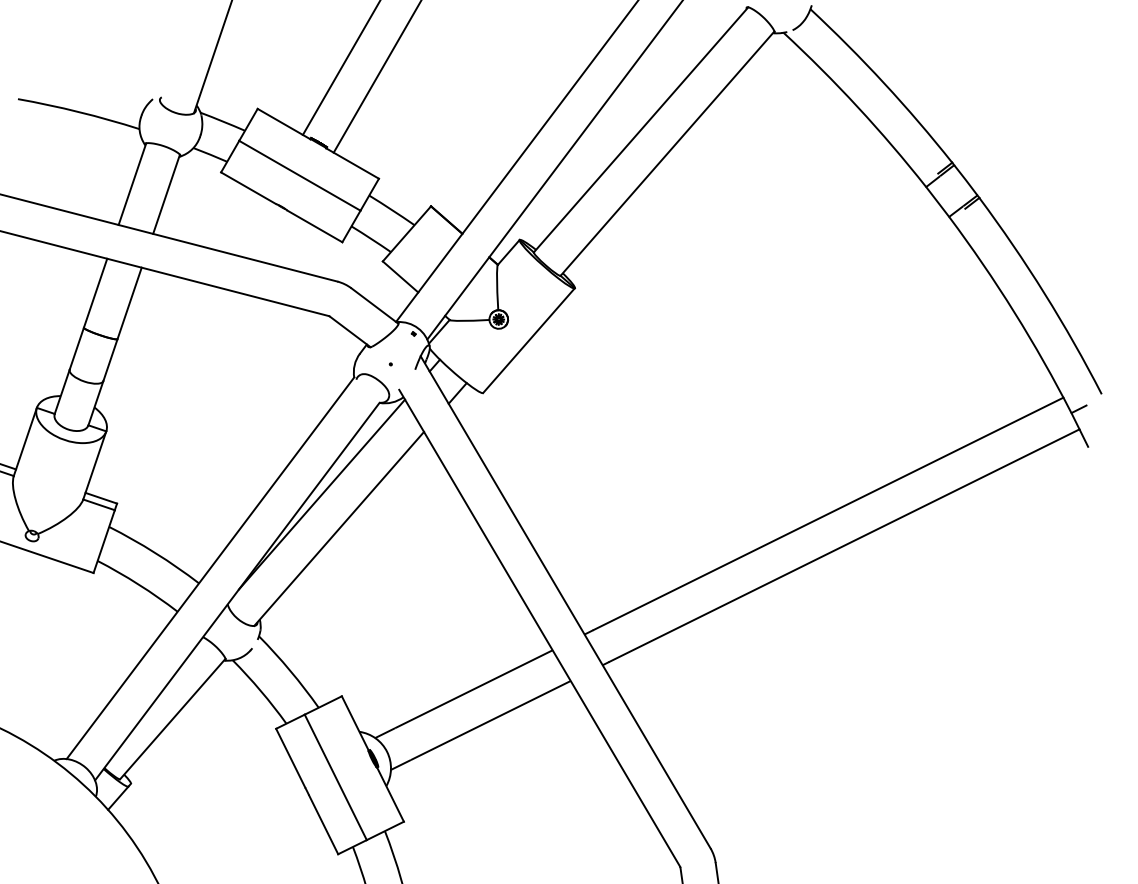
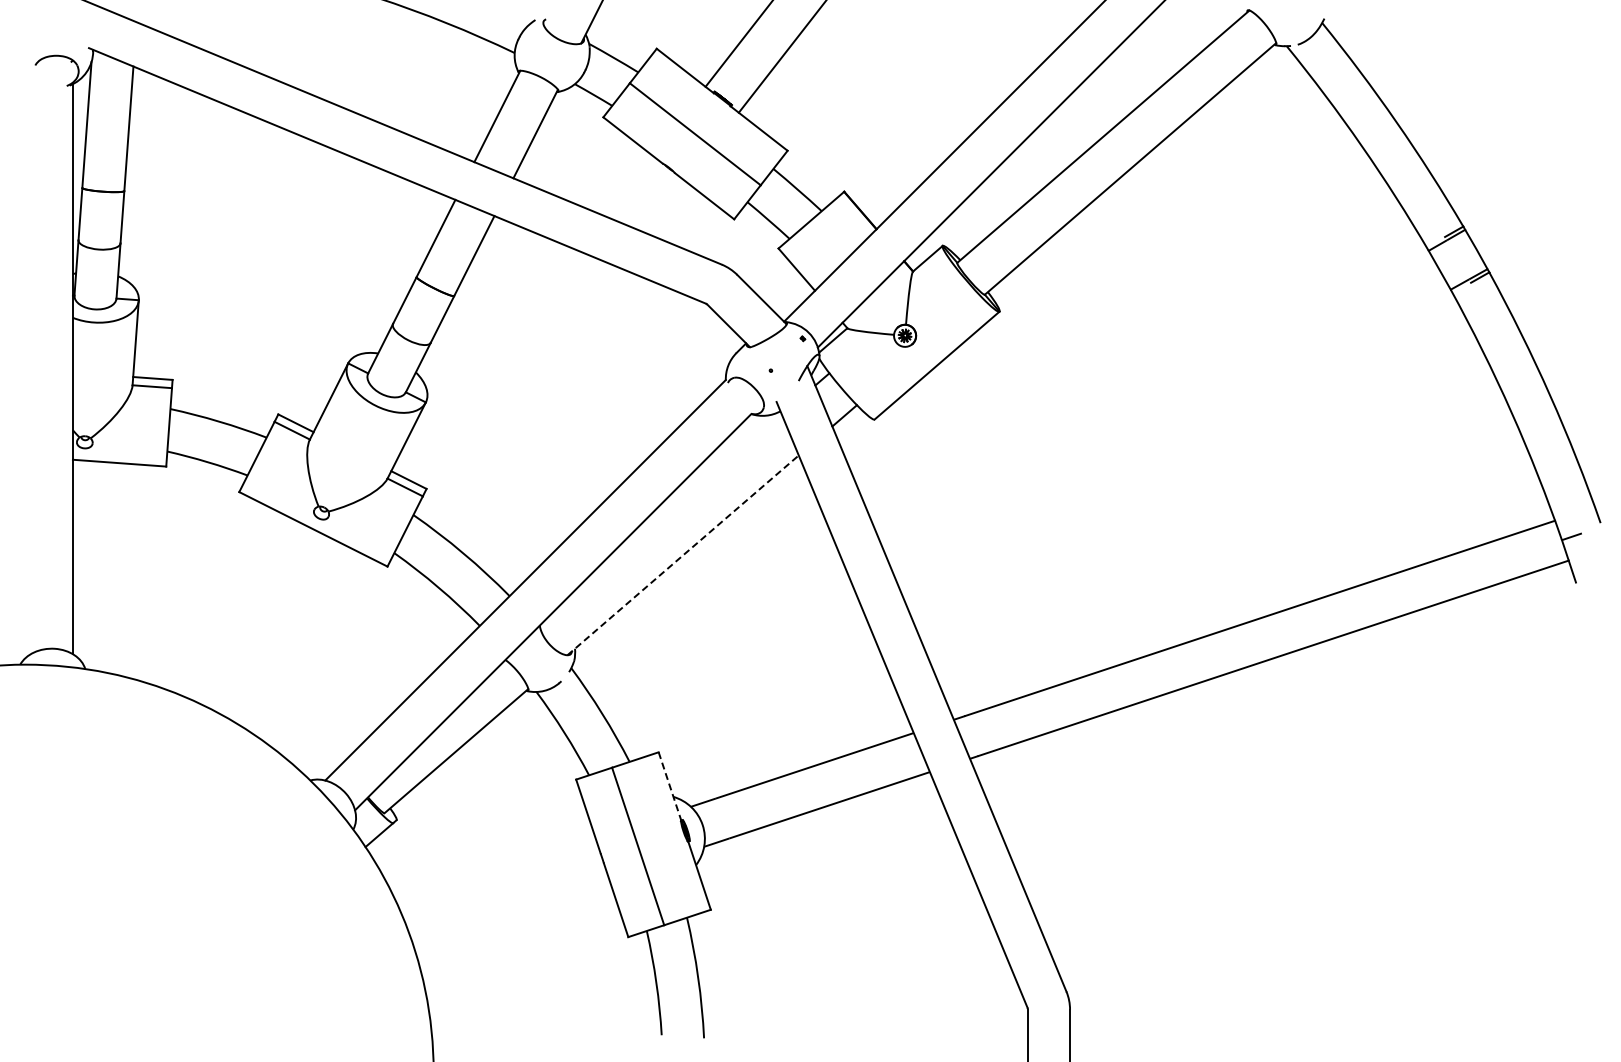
line: (321, 494) -> (668, 511), removed
line: (339, 529) -> (683, 555), solid -> dashed
line: (355, 723) -> (670, 786), solid -> dashed

